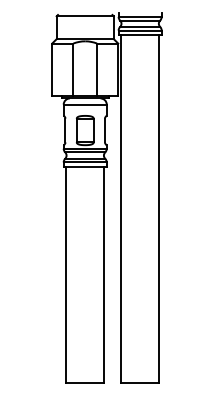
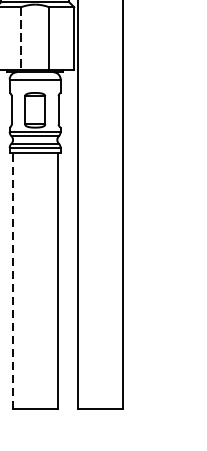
line: (73, 70) -> (21, 39), solid -> dashed
line: (66, 274) -> (12, 280), solid -> dashed

